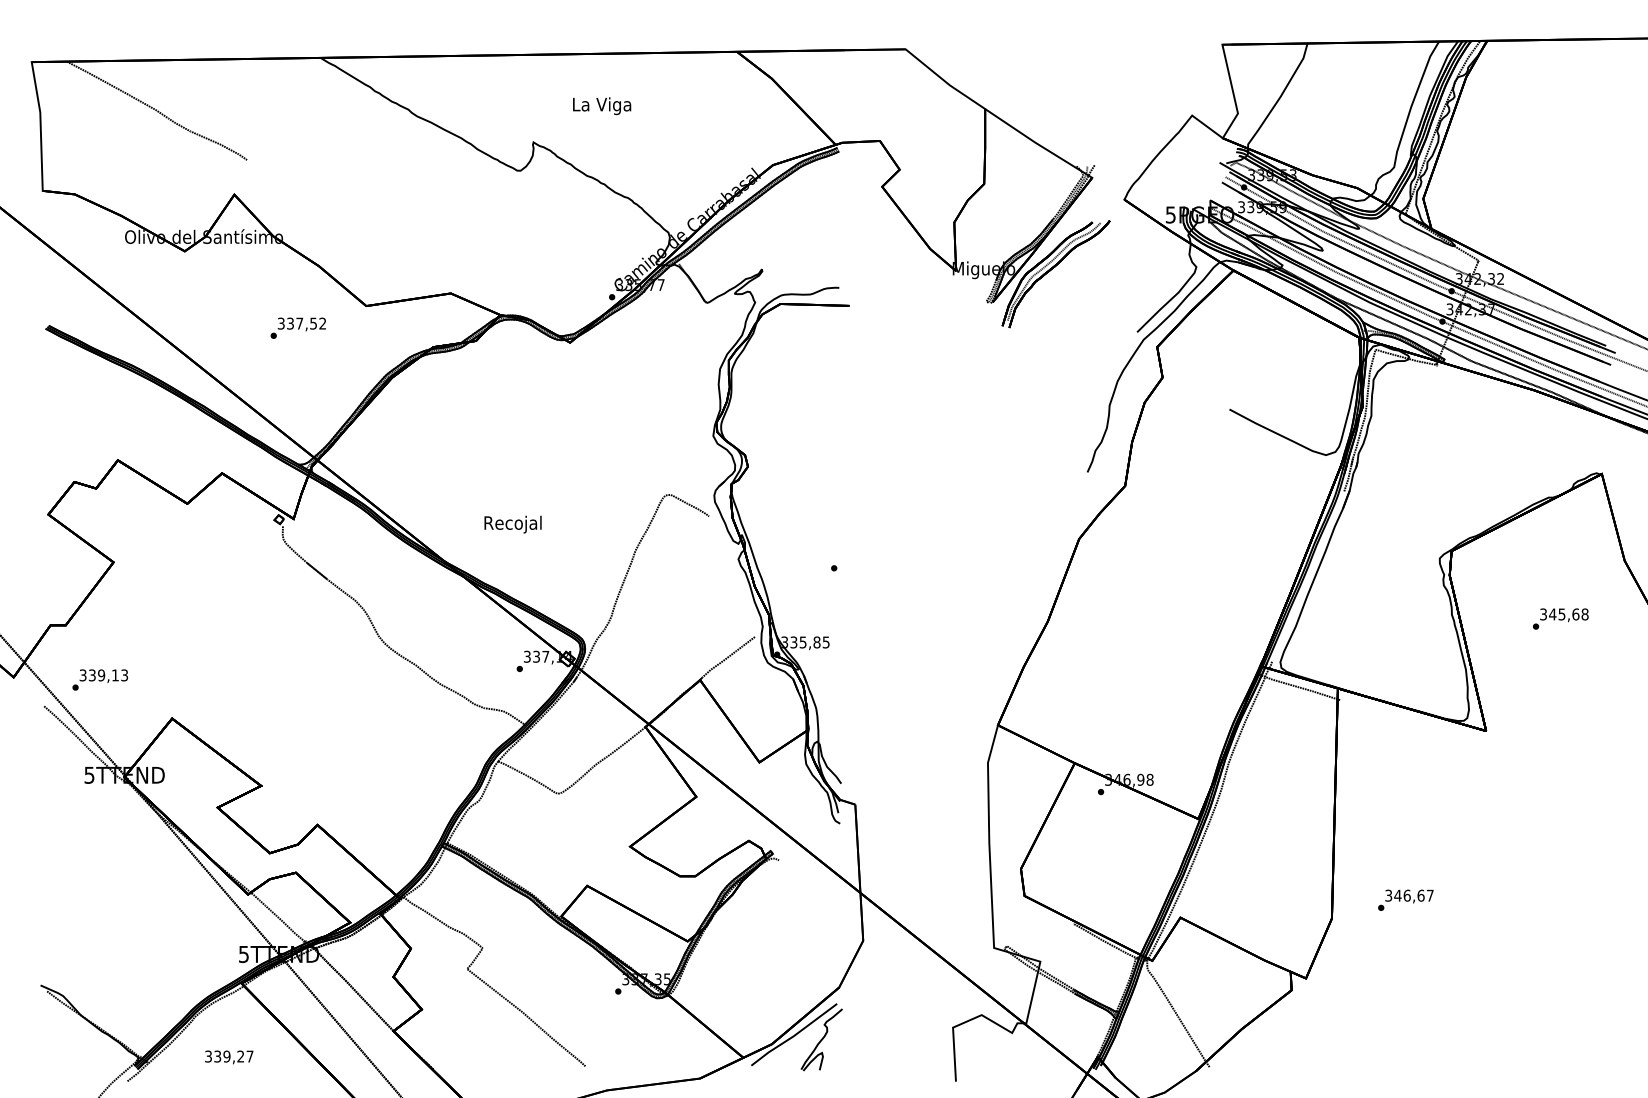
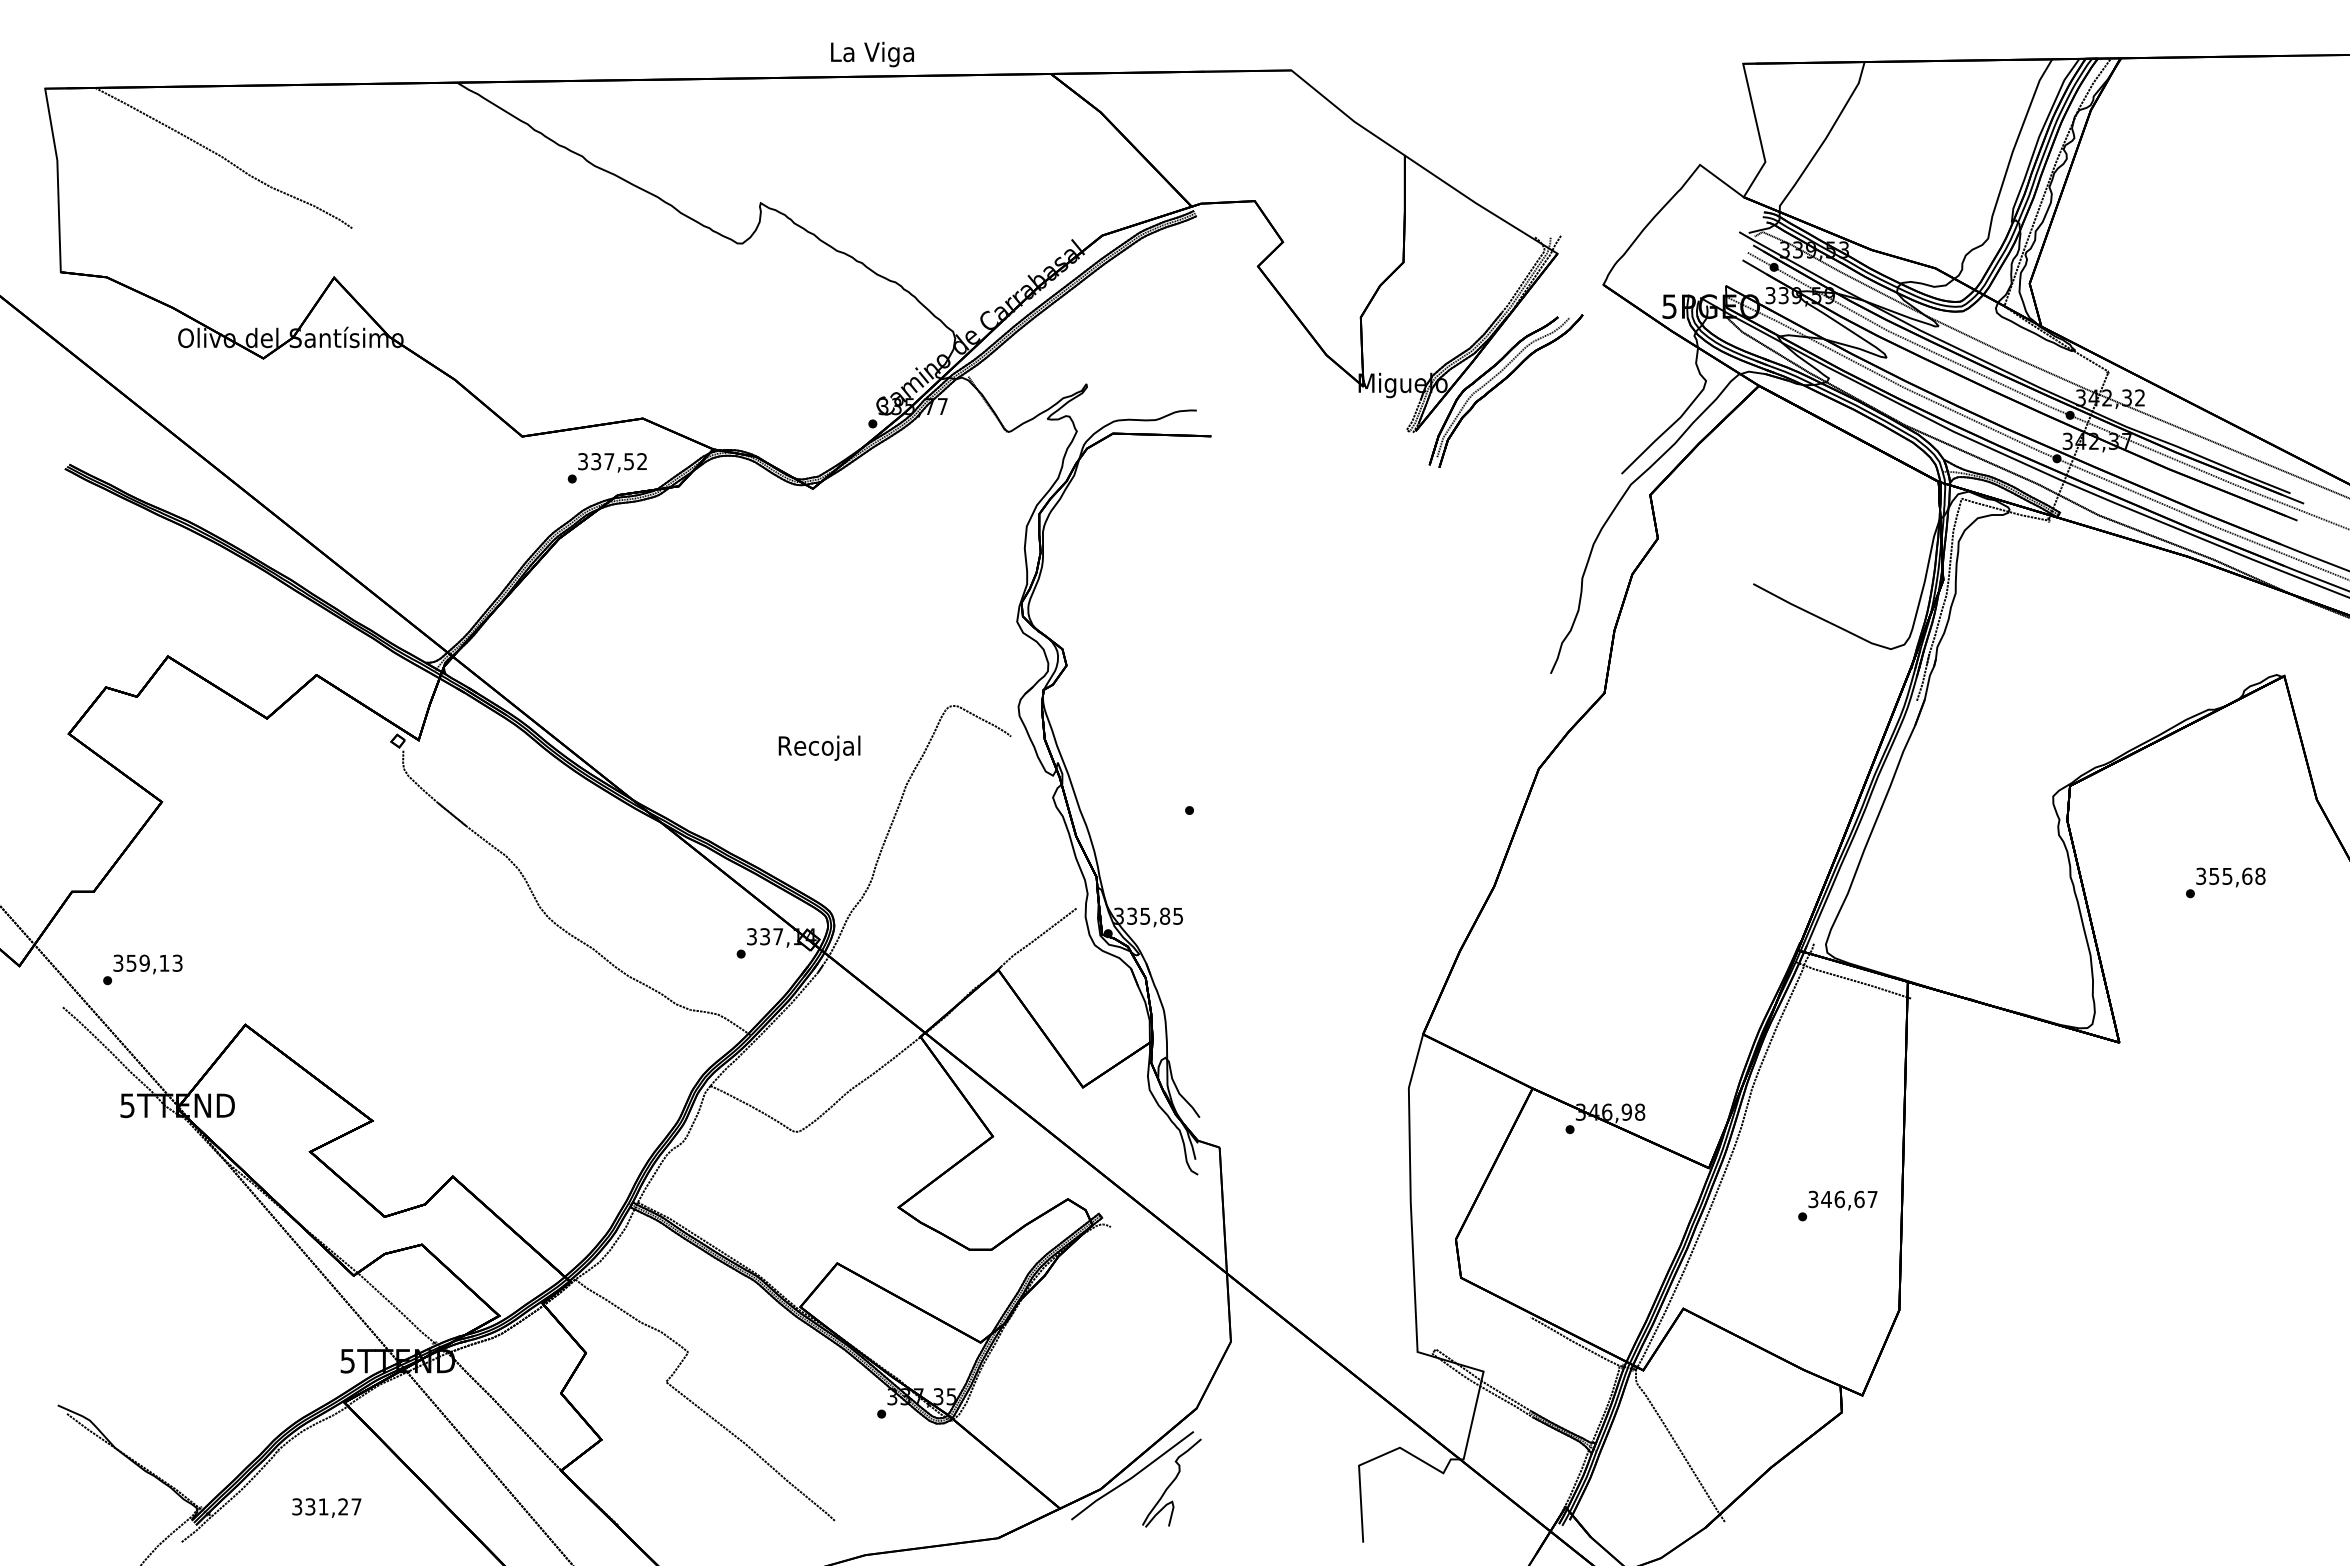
text: (602, 106) -> (872, 54), moved
text: (297, 328) -> (606, 468), moved
text: (513, 524) -> (819, 747), moved
text: (1552, 614) -> (2213, 876), 345,68 -> 355,68
text: (92, 674) -> (131, 962), 339,13 -> 359,13
text: (1405, 899) -> (1837, 1205), moved
text: (226, 1056) -> (323, 1506), 339,27 -> 331,27

